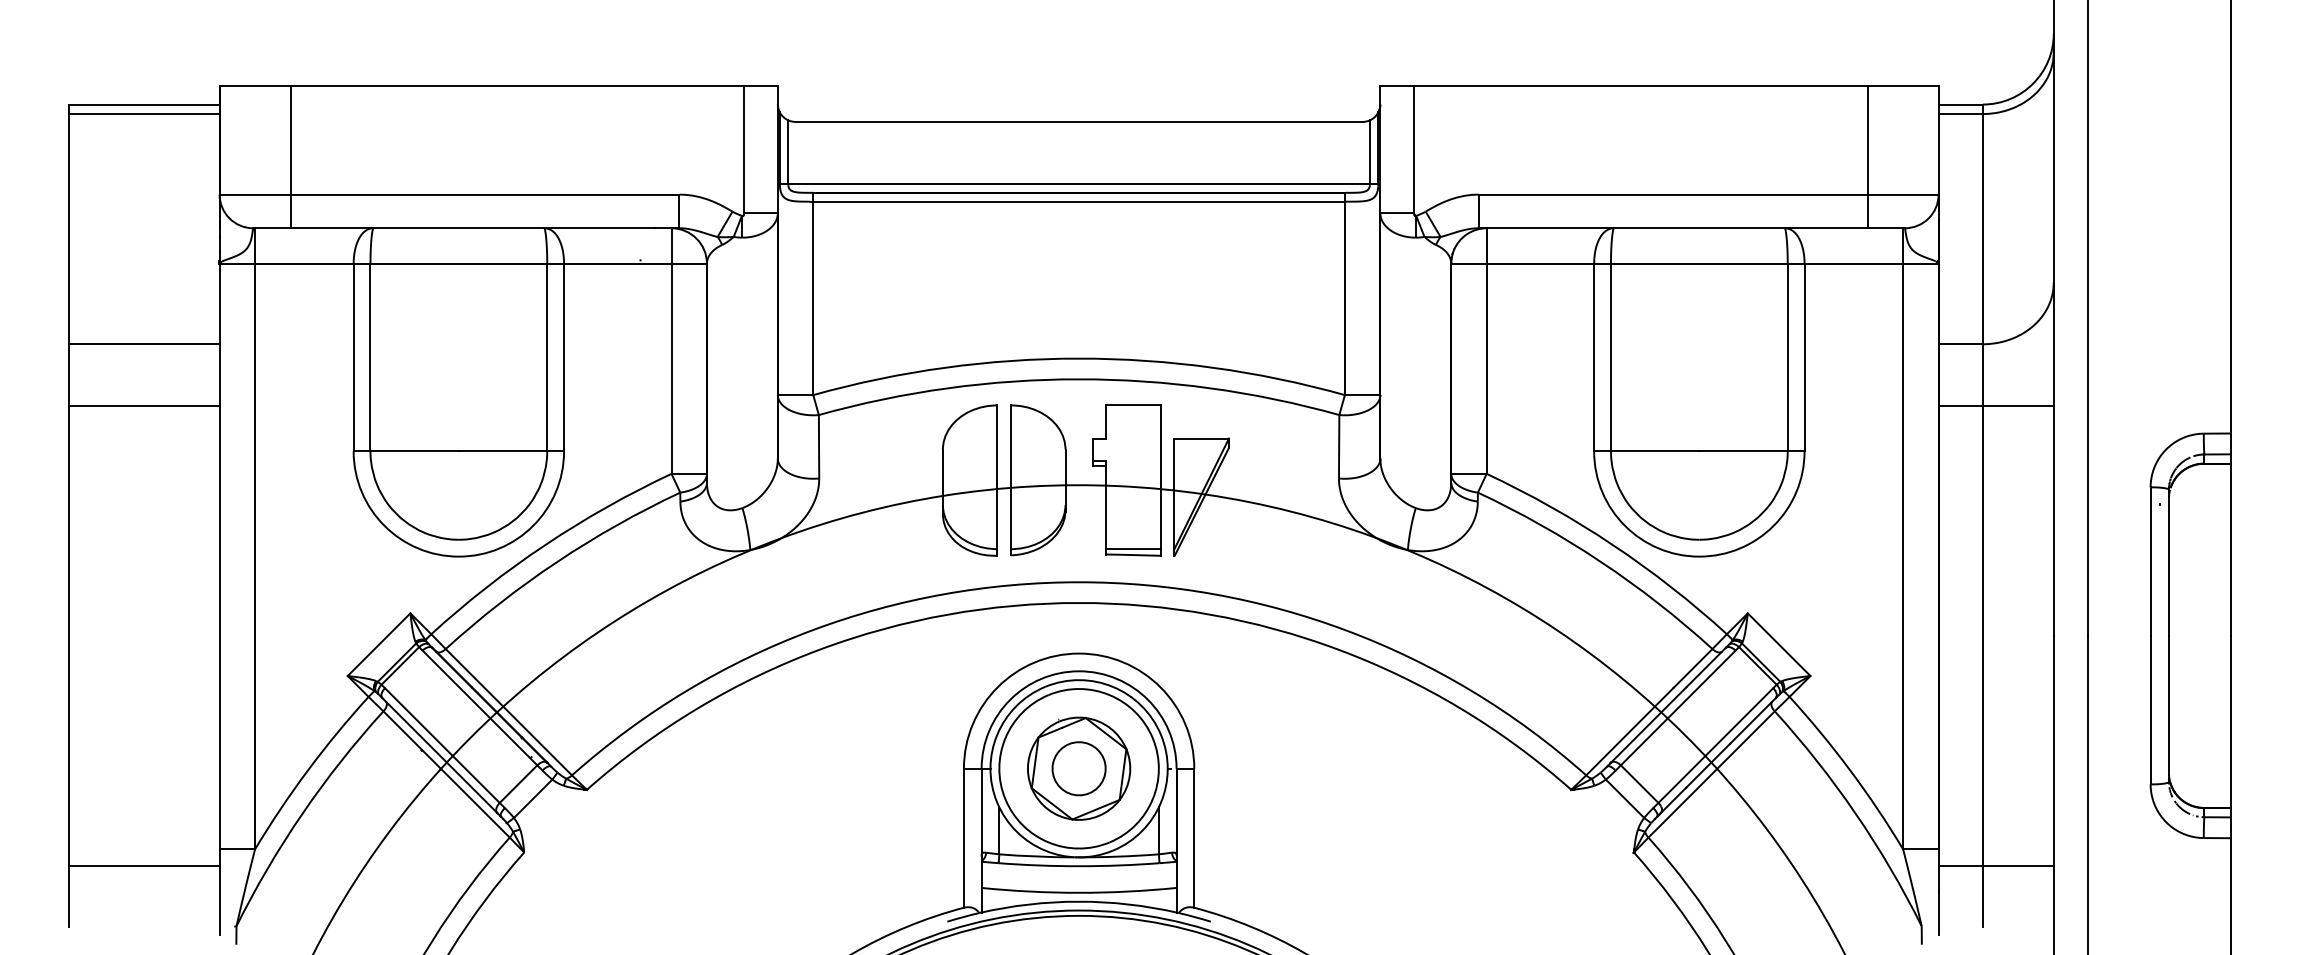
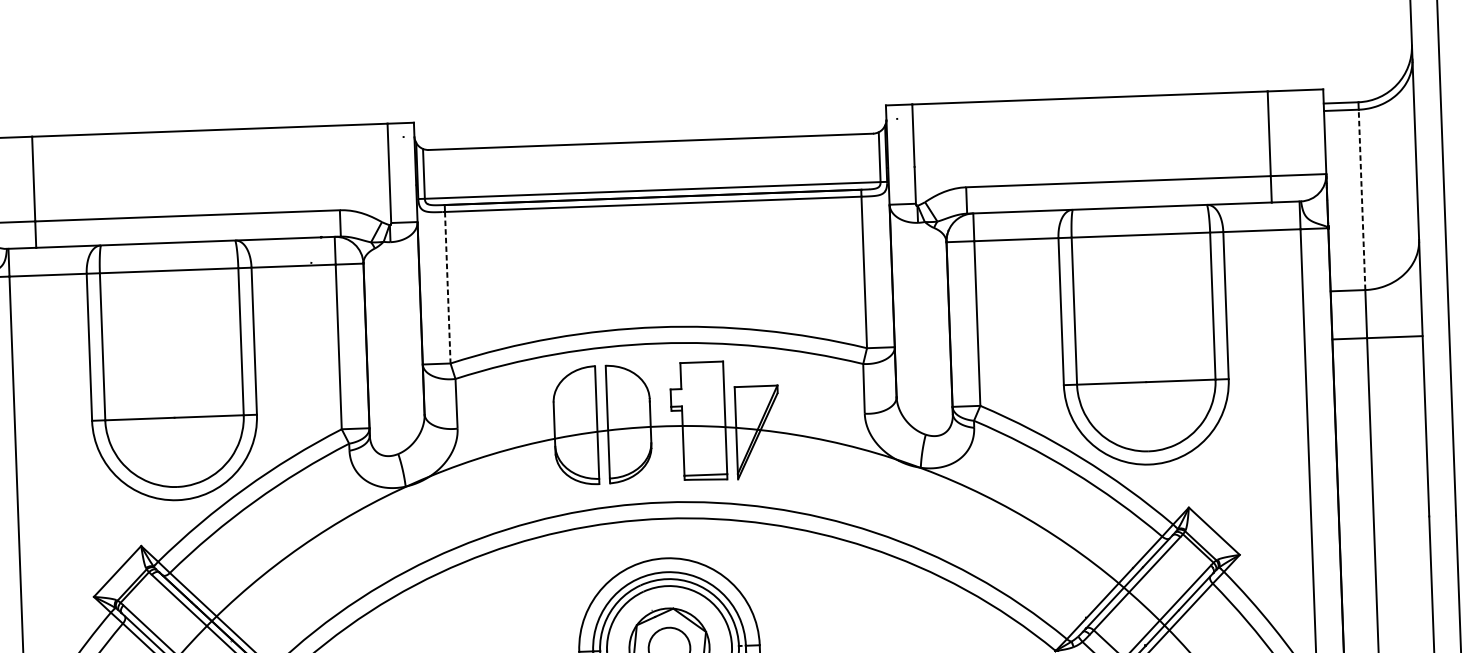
line: (1982, 228) -> (1361, 199), solid -> dashed
line: (813, 298) -> (447, 287), solid -> dashed

